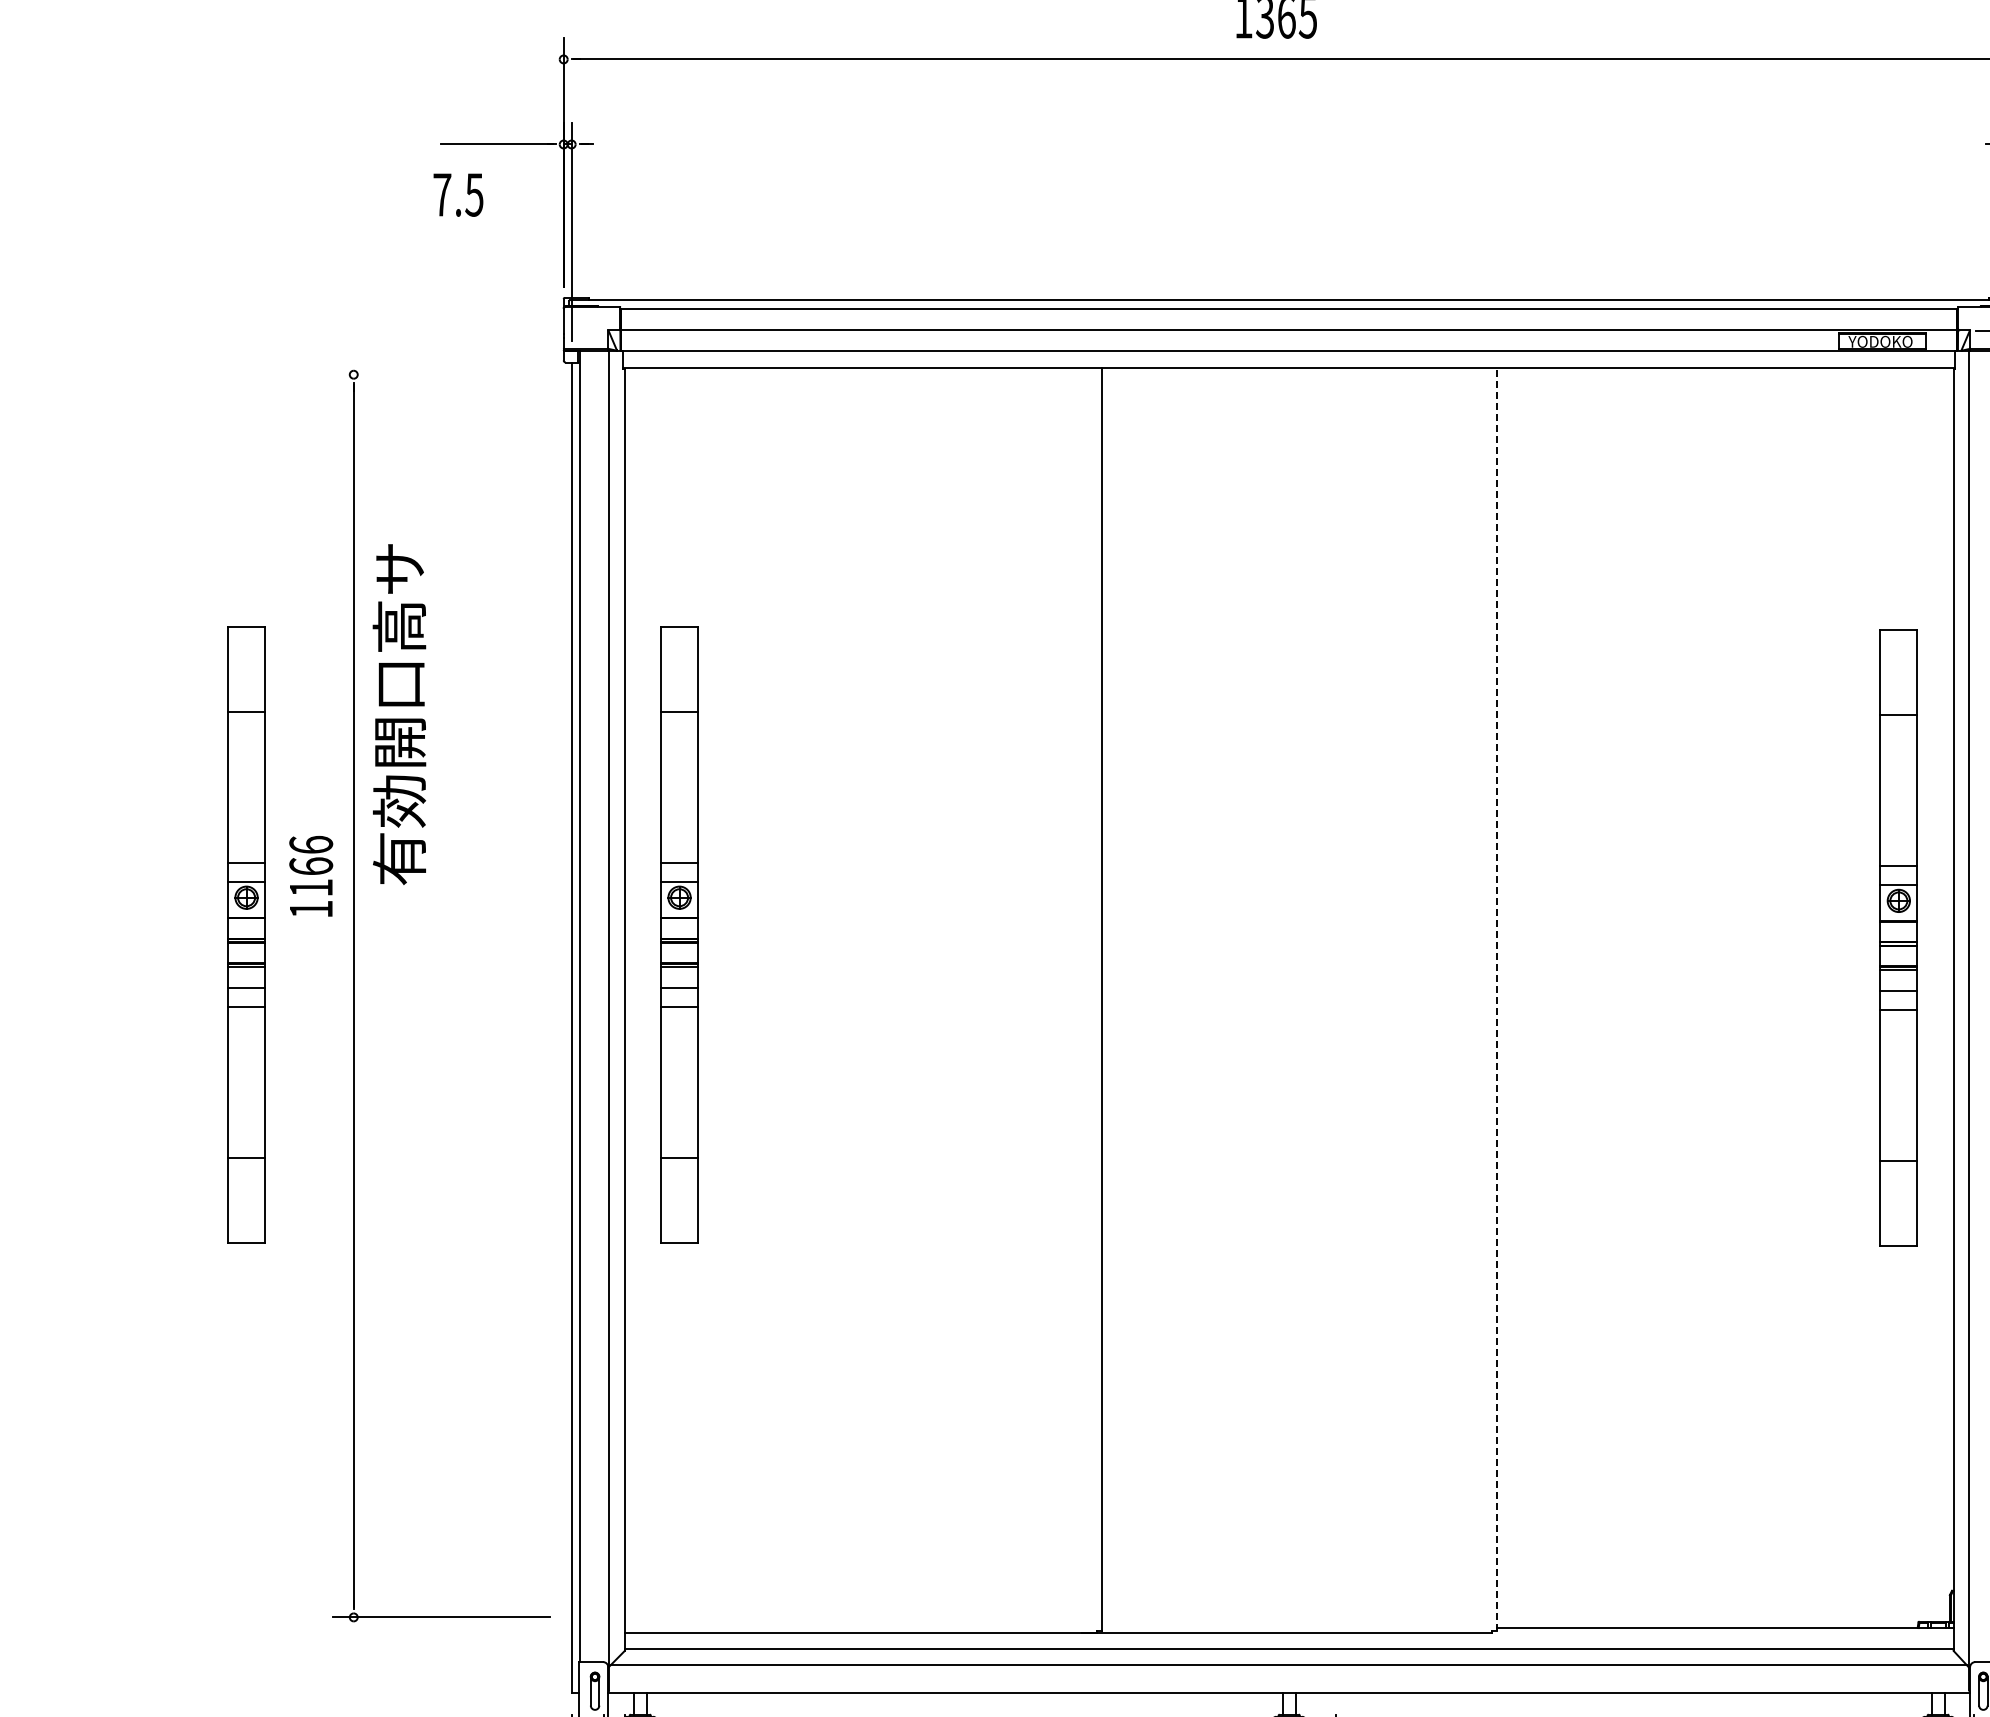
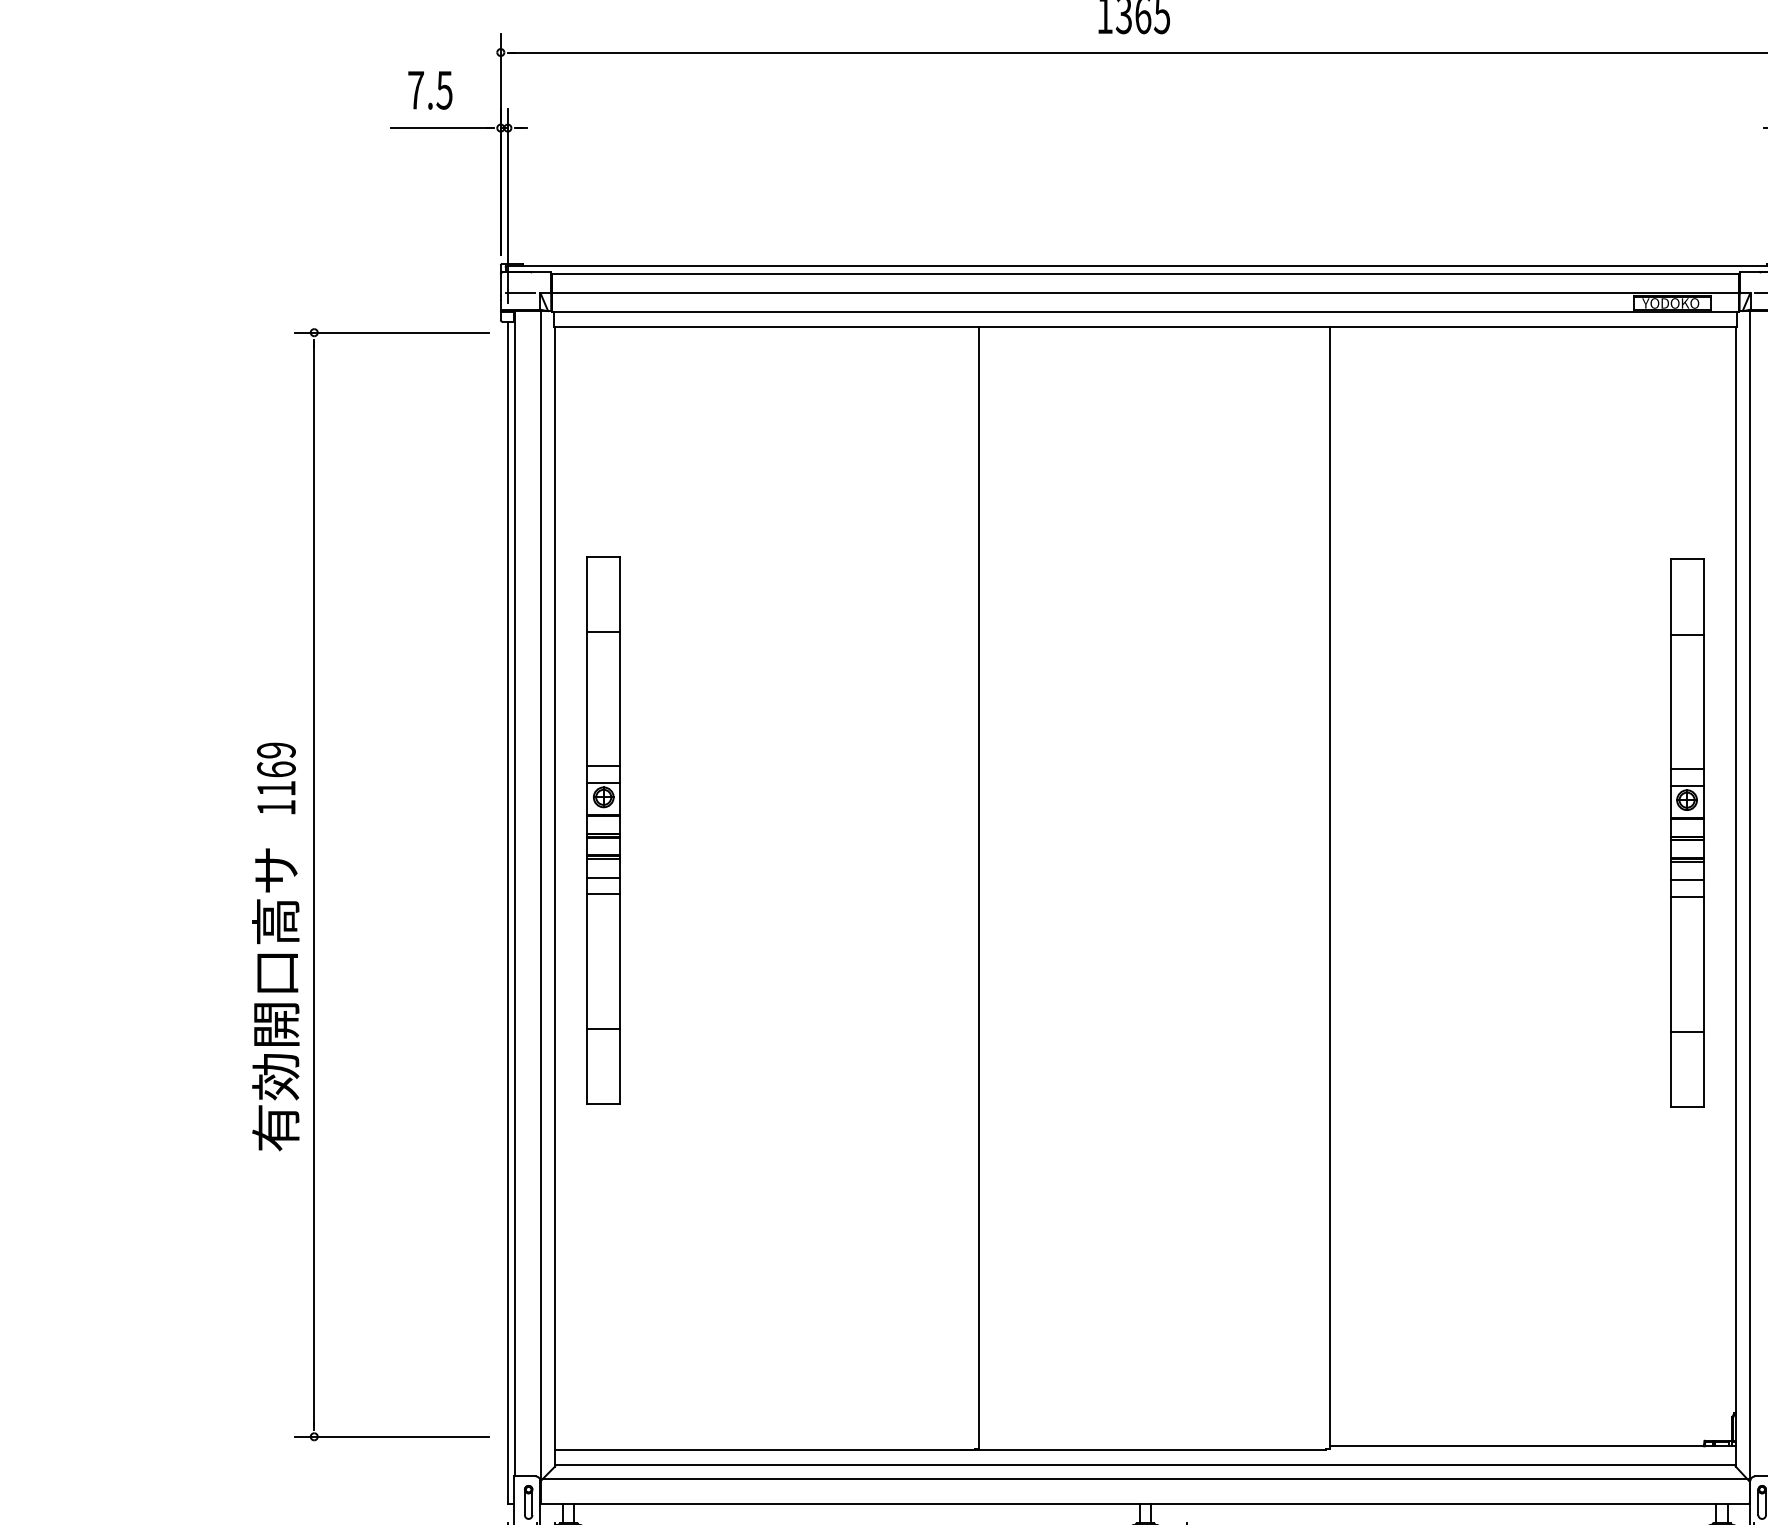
text: (458, 194) -> (430, 89), moved
line: (585, 330) -> (520, 293), added
line: (441, 374) -> (392, 332), added
text: (399, 714) -> (275, 999), moved
text: (311, 844) -> (276, 750), 1166 -> 1169
part: (246, 934) -> (218, 830), removed
line: (1496, 999) -> (1329, 887), dashed -> solid

